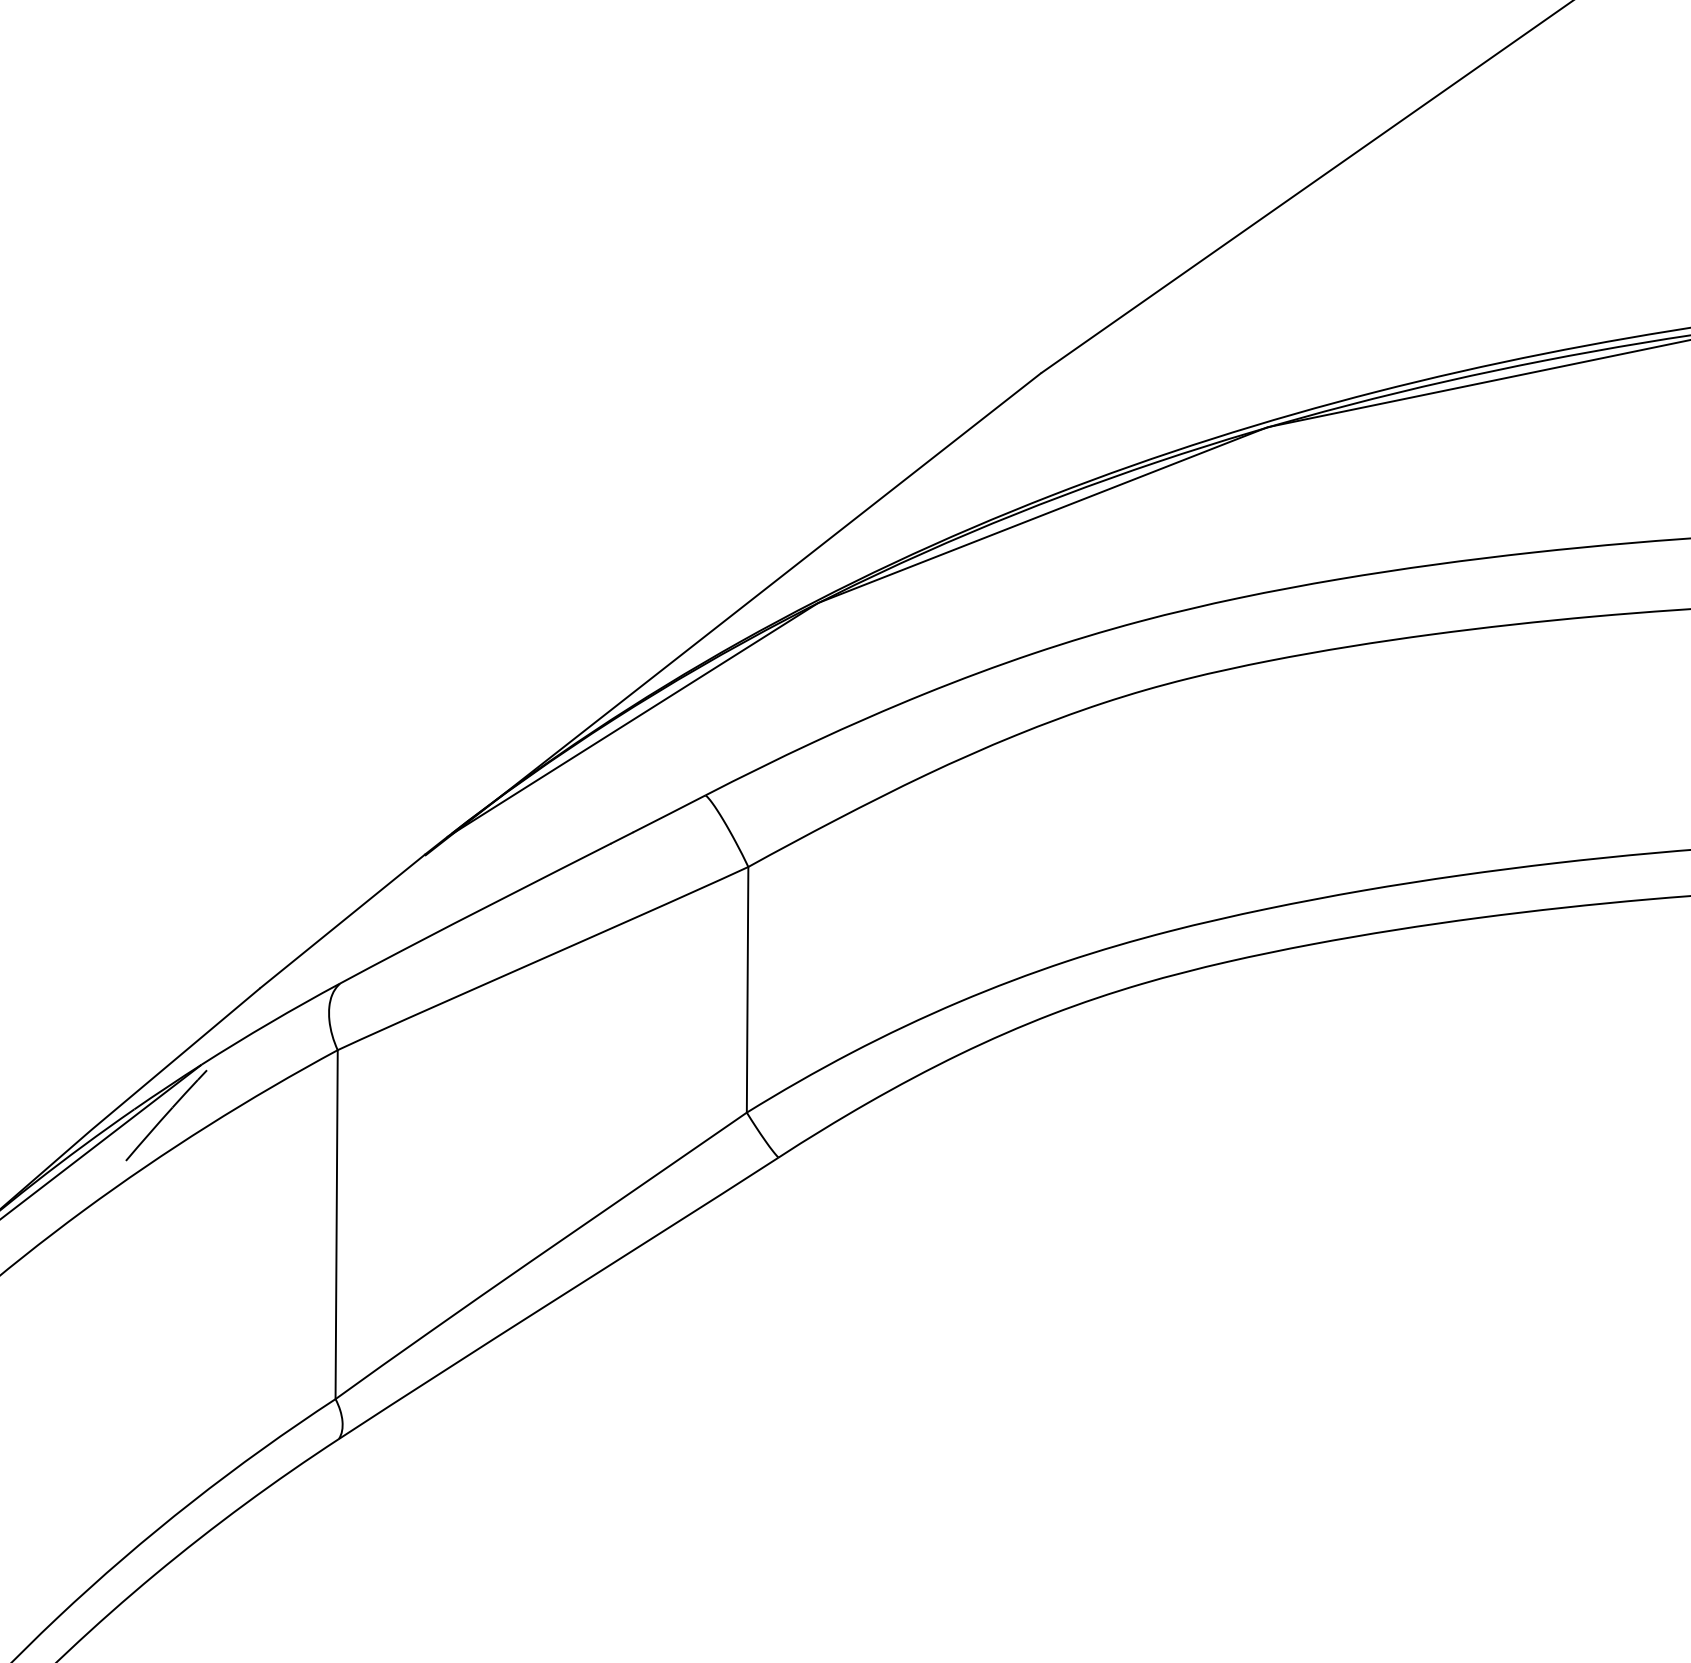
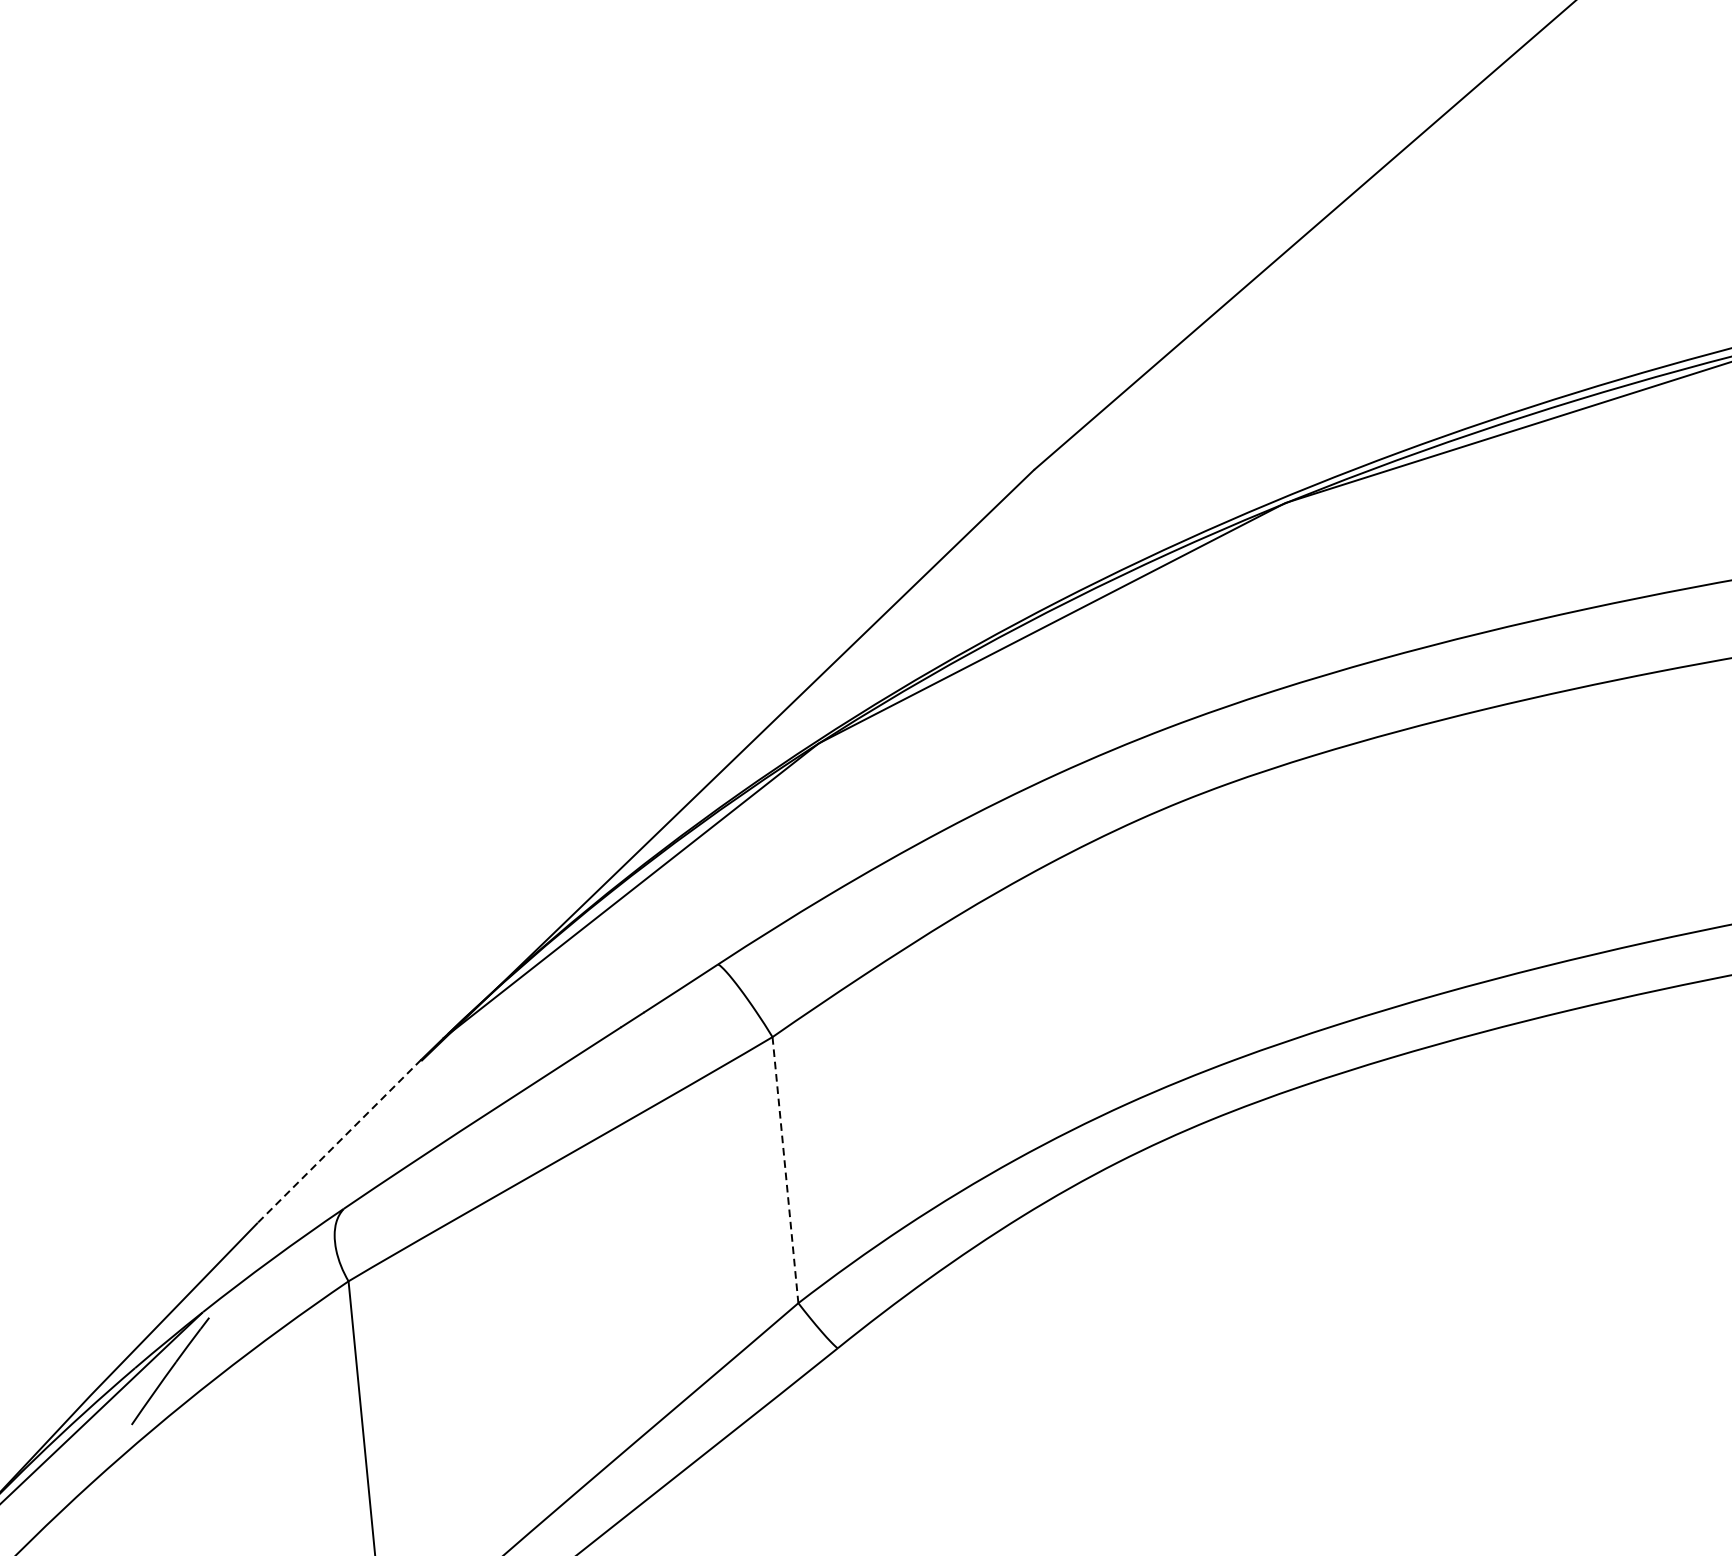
line: (342, 921) -> (339, 1141), solid -> dashed
line: (747, 989) -> (785, 1169), solid -> dashed

